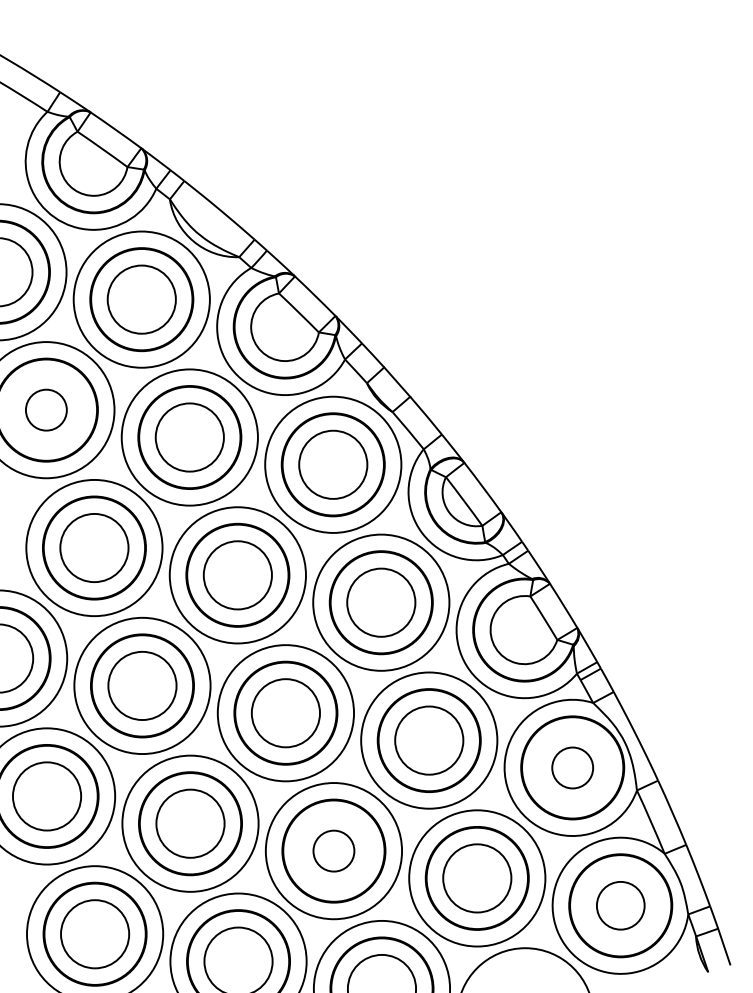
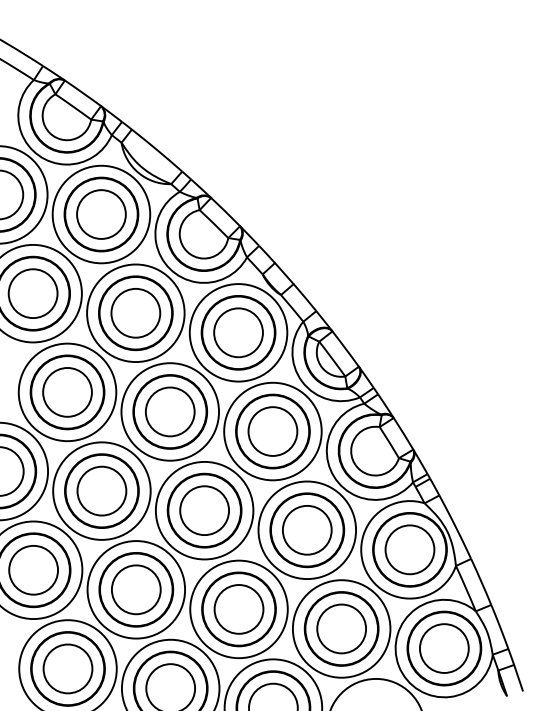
circle: (45, 409) -> (32, 293), size x1.67
circle: (572, 767) -> (409, 549), size x1.67
circle: (333, 851) -> (238, 609), size x1.67
circle: (620, 905) -> (444, 648), size x1.43

